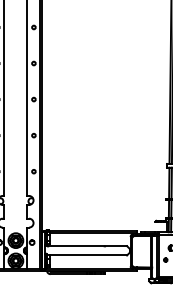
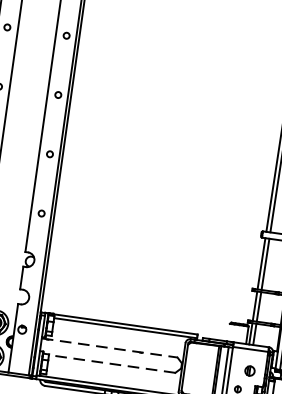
line: (86, 246) -> (110, 348), solid -> dashed
line: (88, 255) -> (111, 364), solid -> dashed

